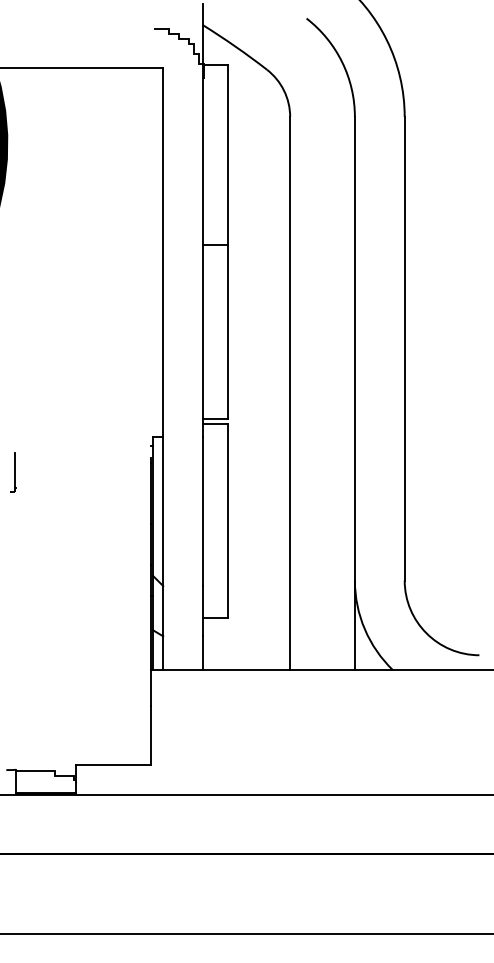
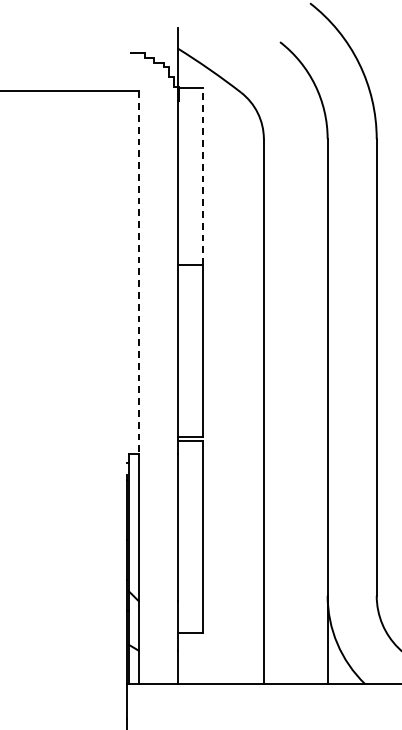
line: (227, 155) -> (202, 177), solid -> dashed
line: (163, 253) -> (139, 273), solid -> dashed

